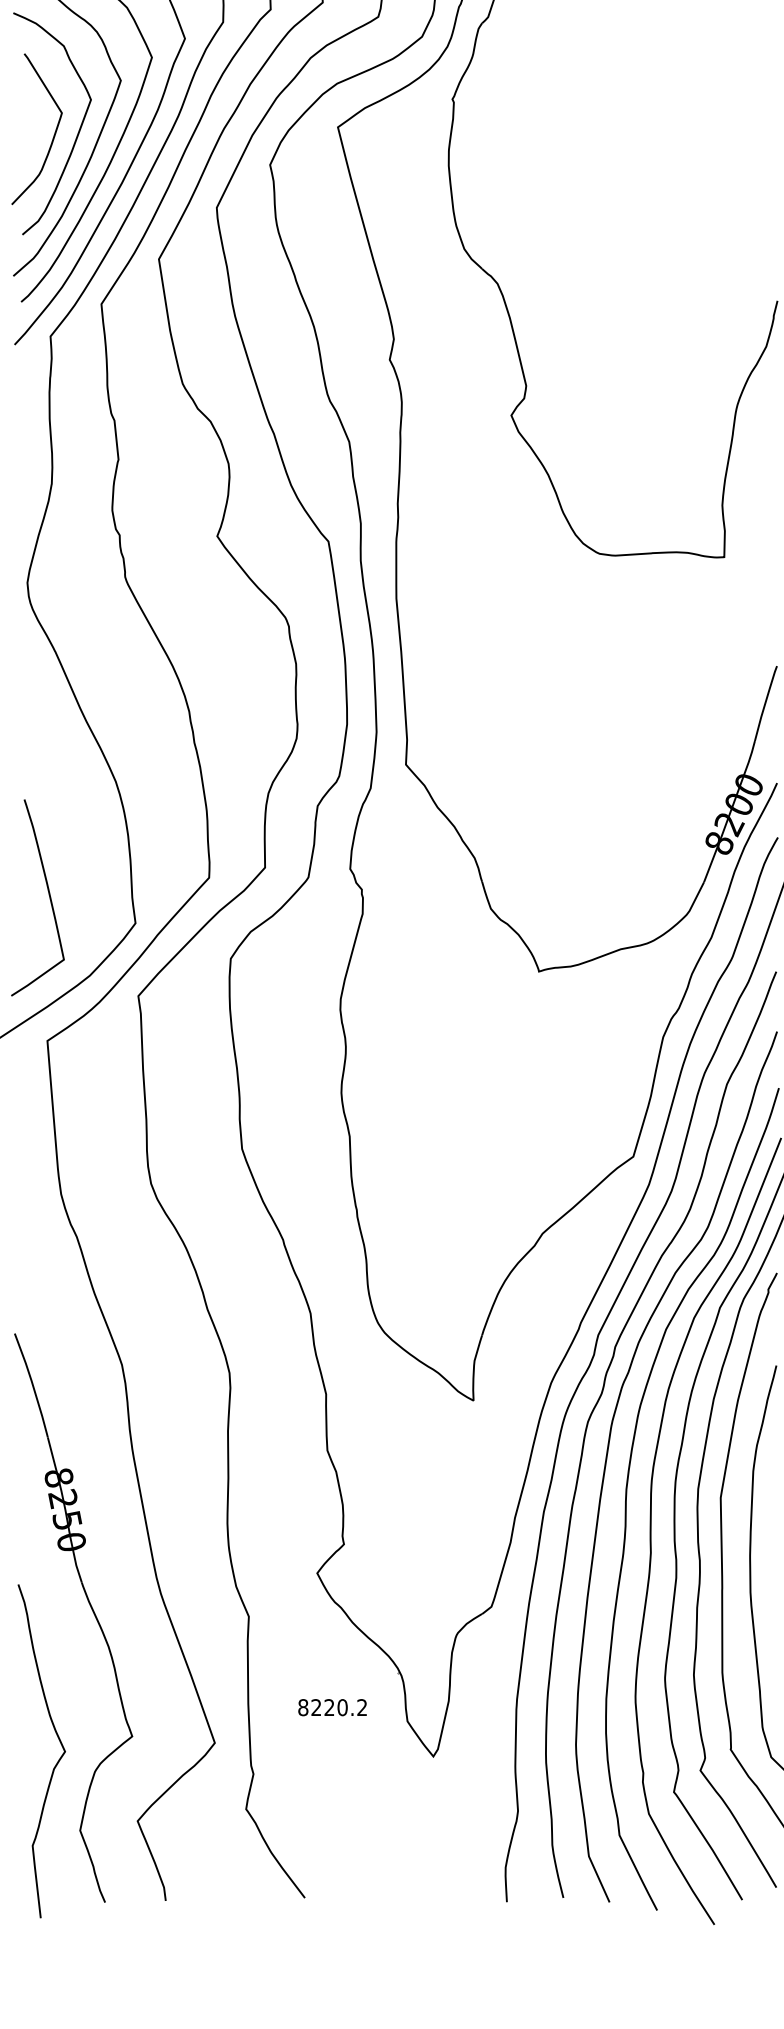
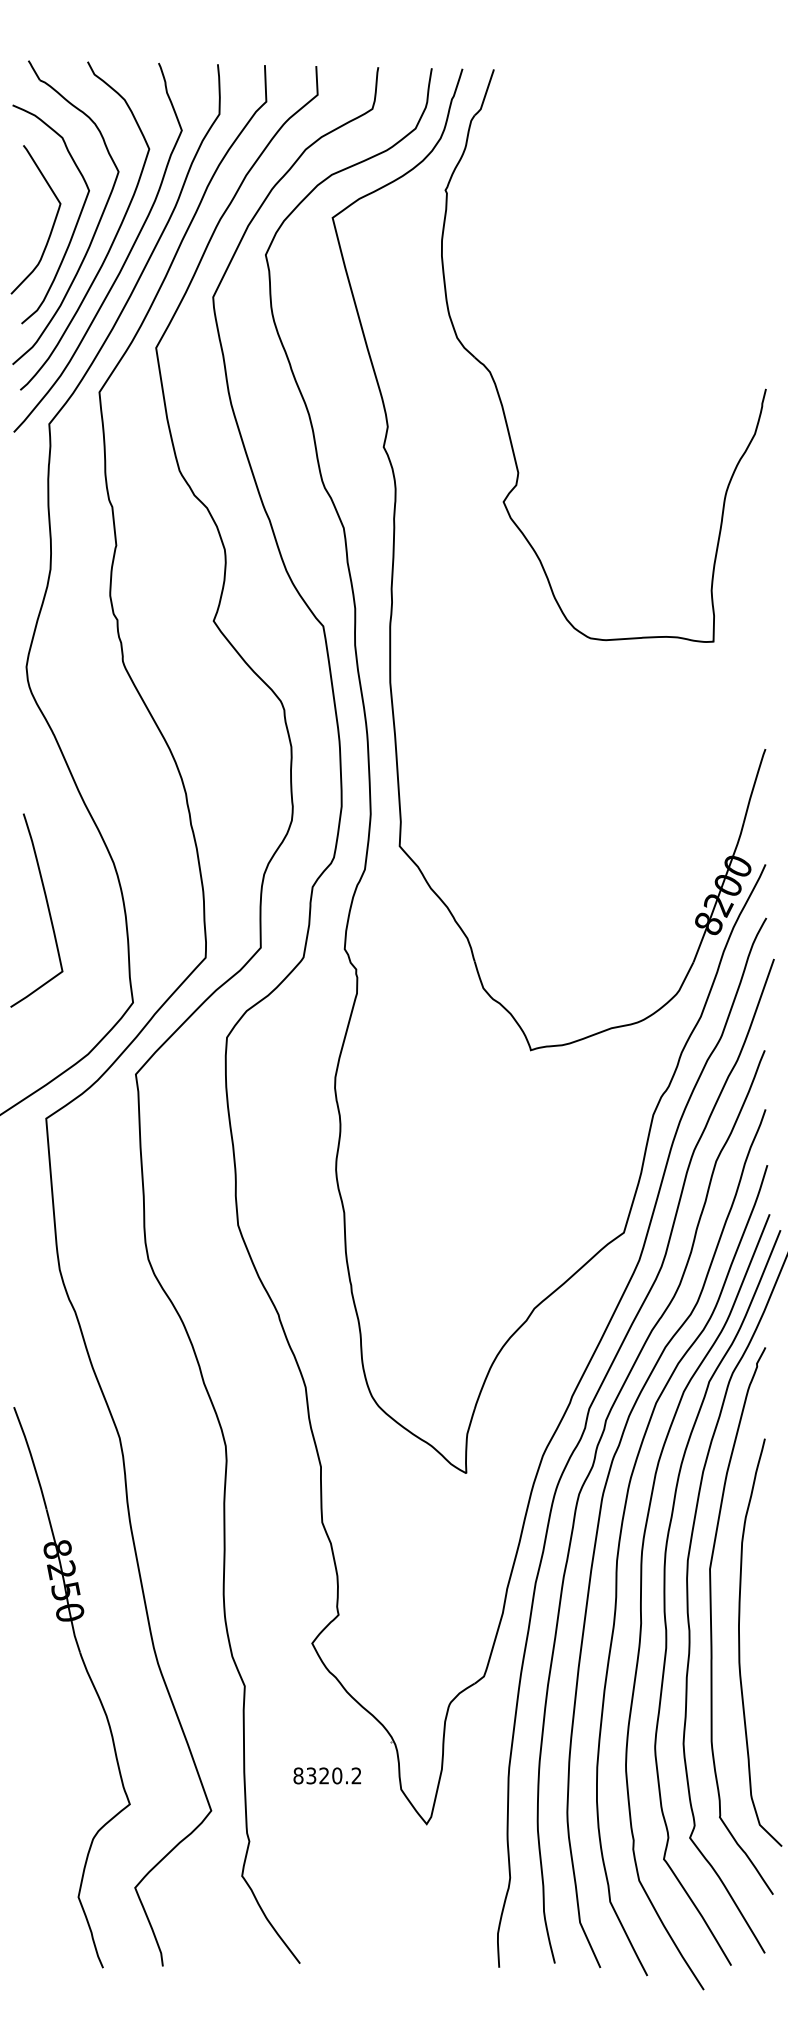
curve: (48, 895) -> (47, 908), moved
text: (316, 1708) -> (311, 1776), 8220.2 -> 8320.2
curve: (56, 1761) -> (55, 1829), removed

